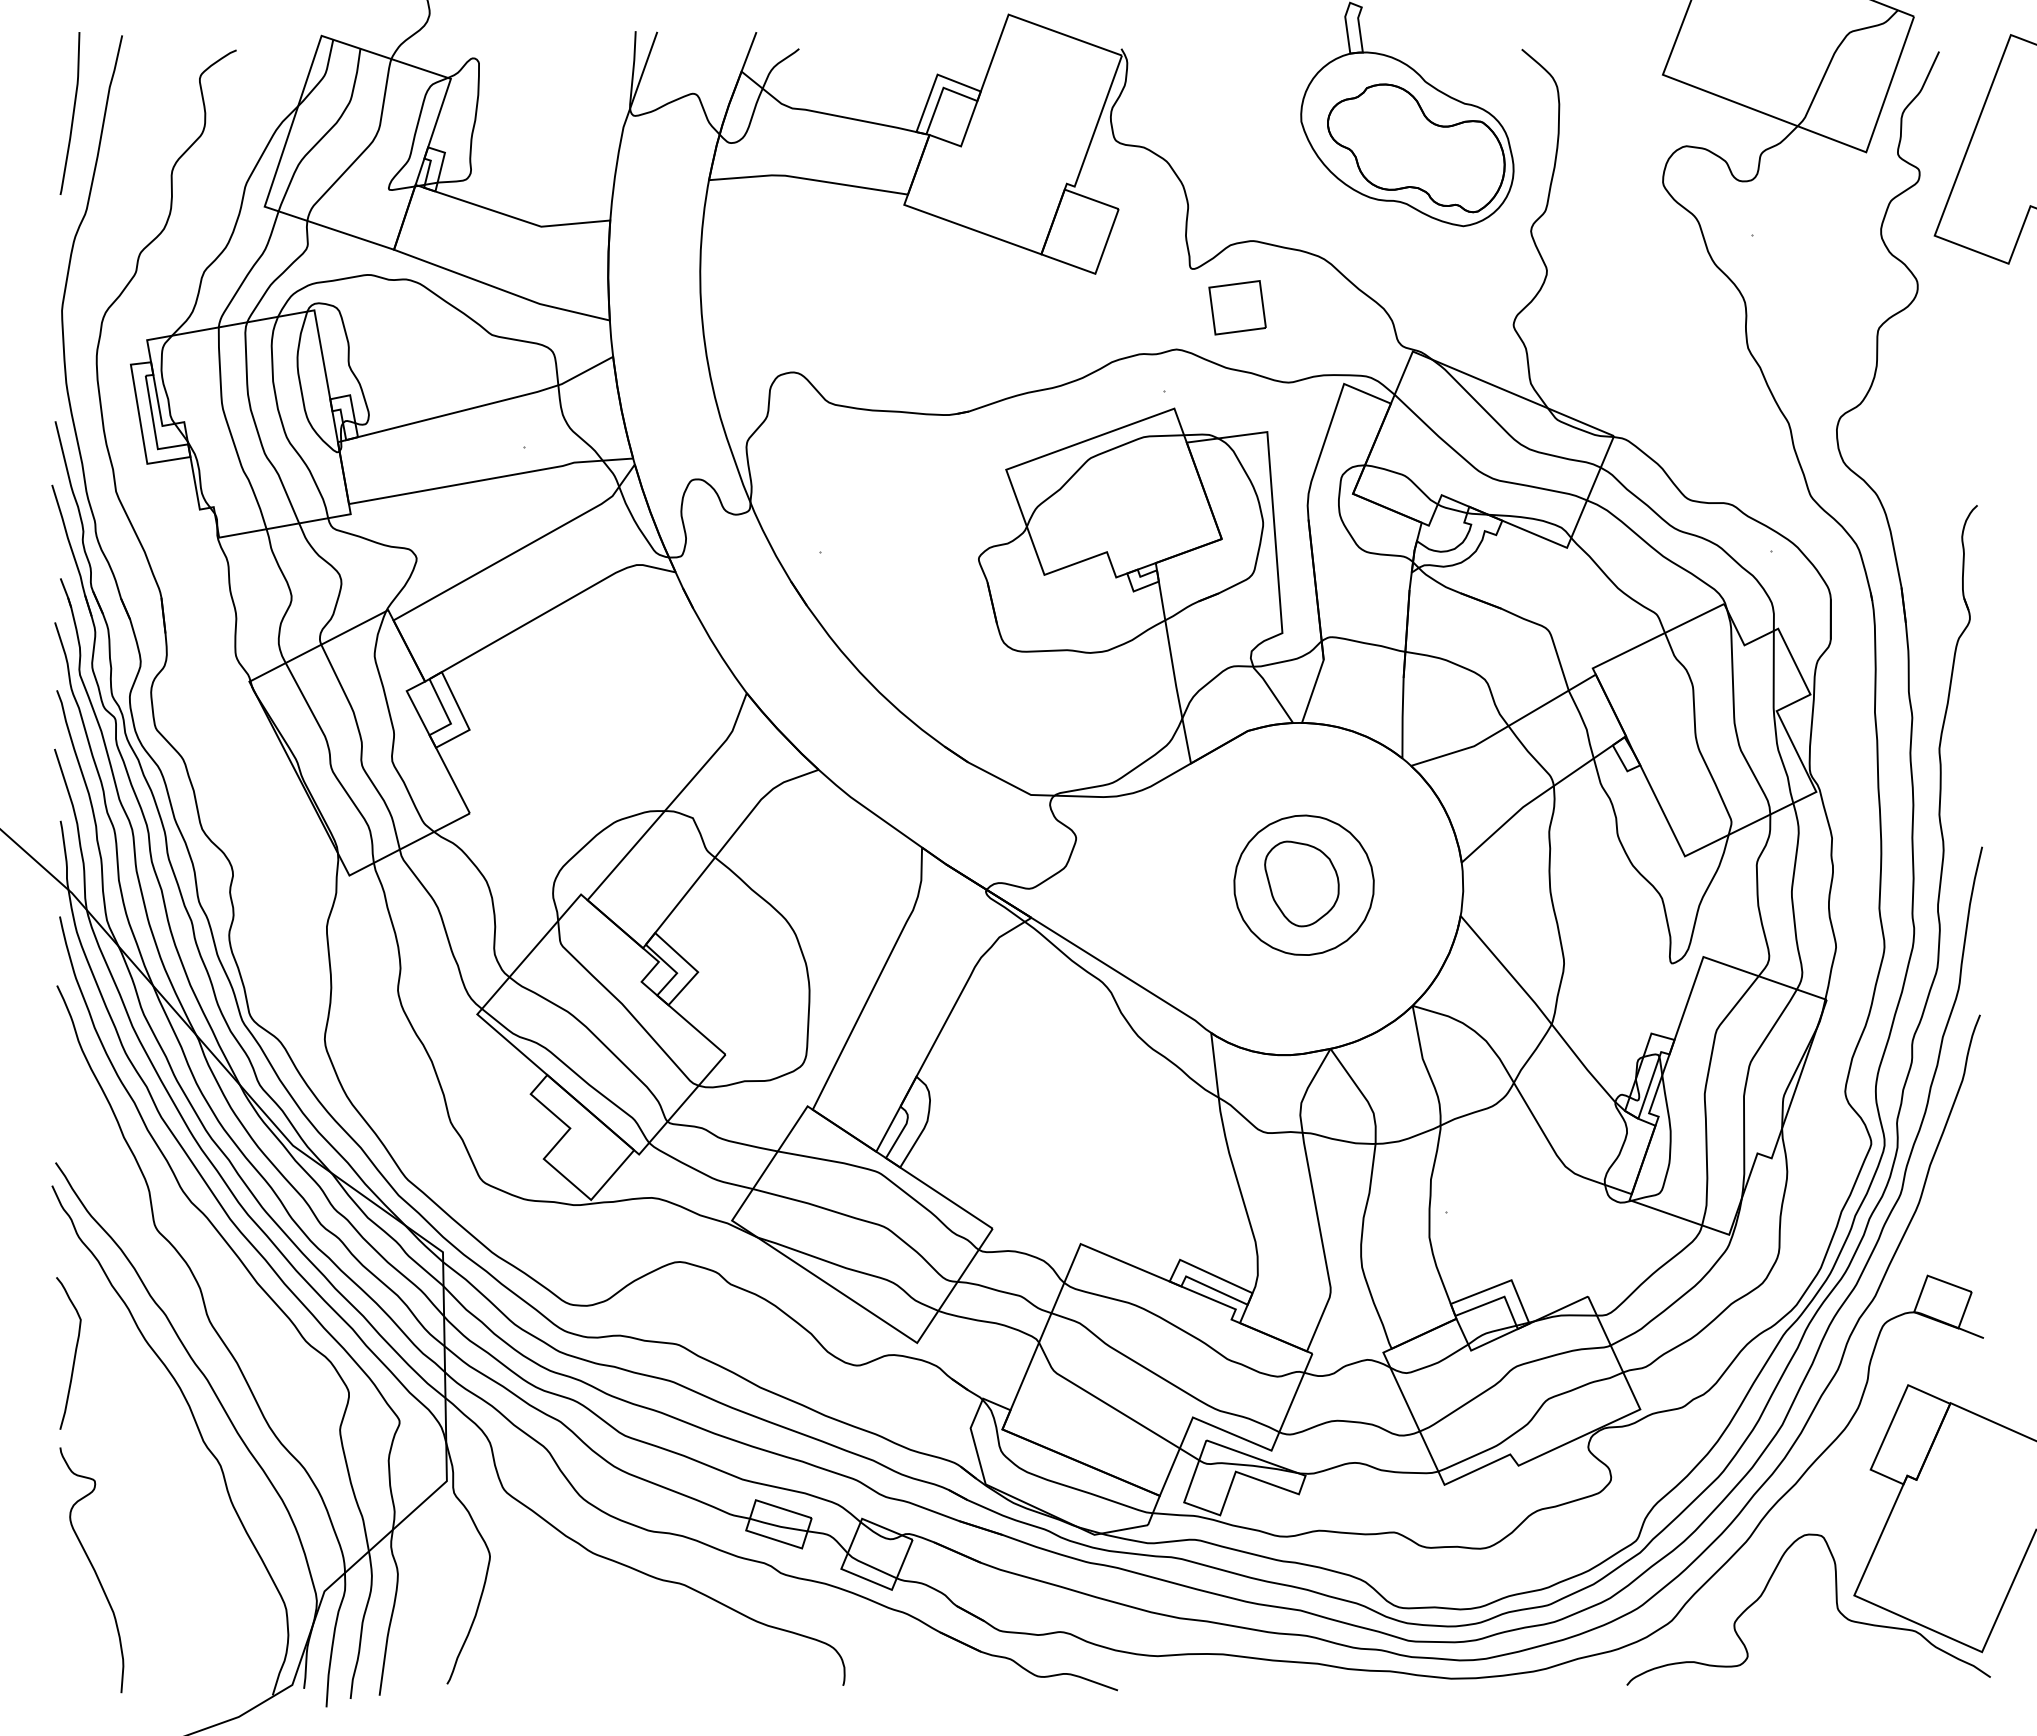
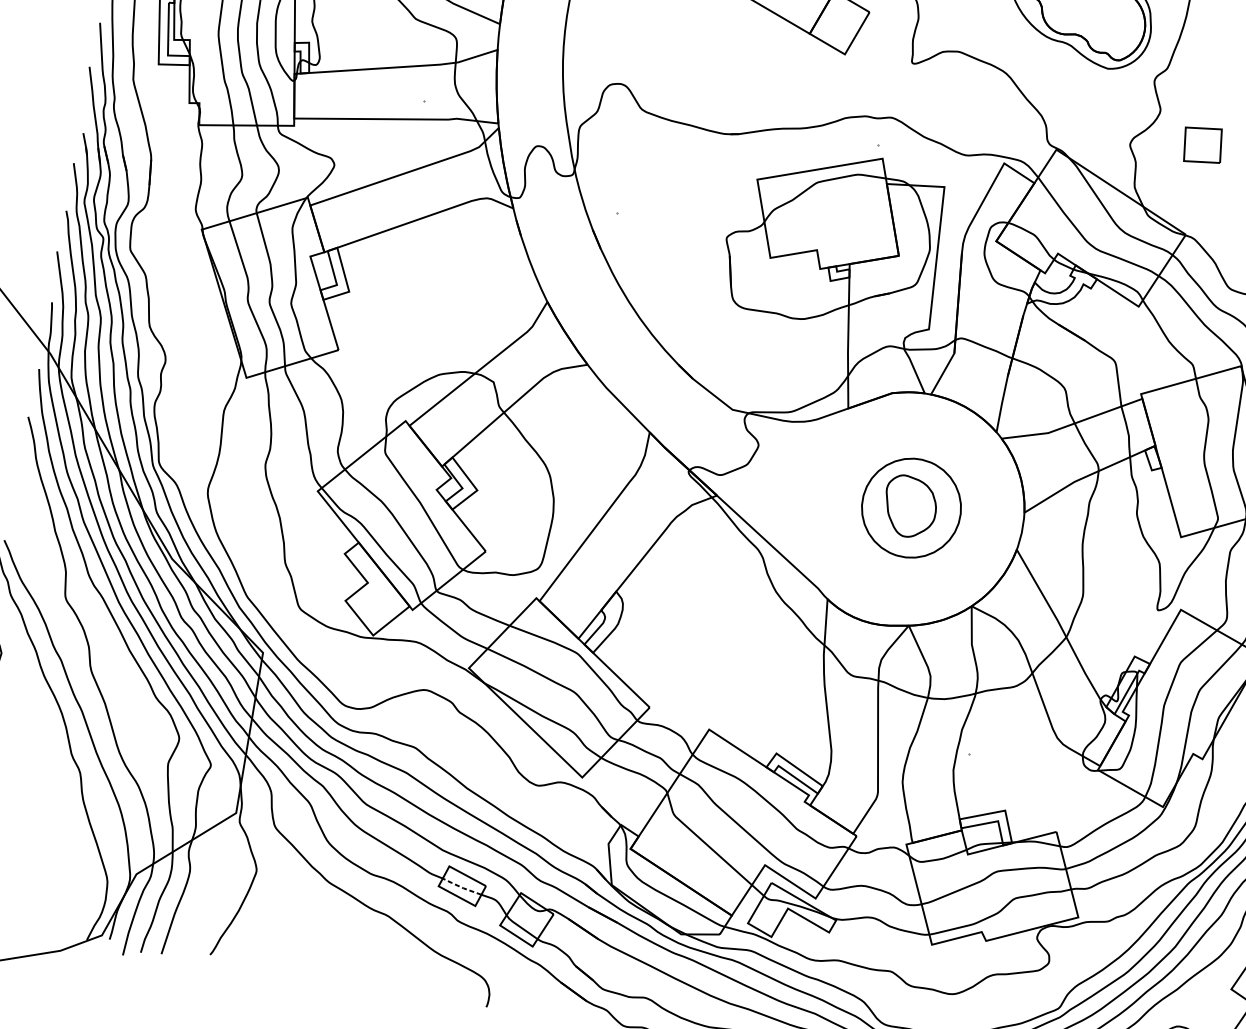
part: (1237, 307) -> (1202, 145), moved
line: (777, 1526) -> (461, 887), solid -> dashed

